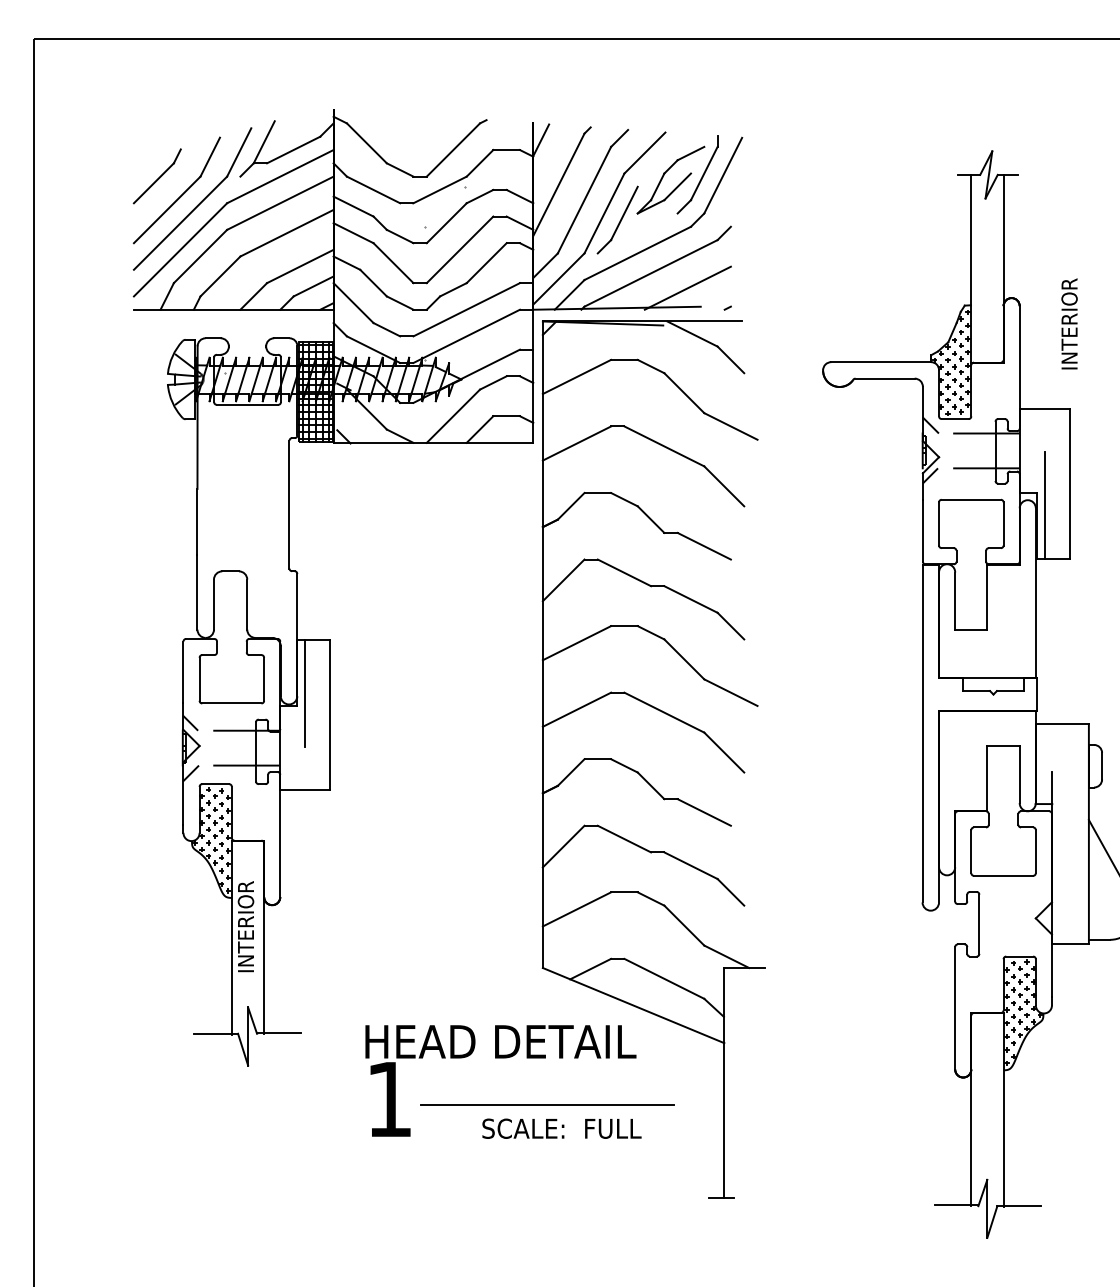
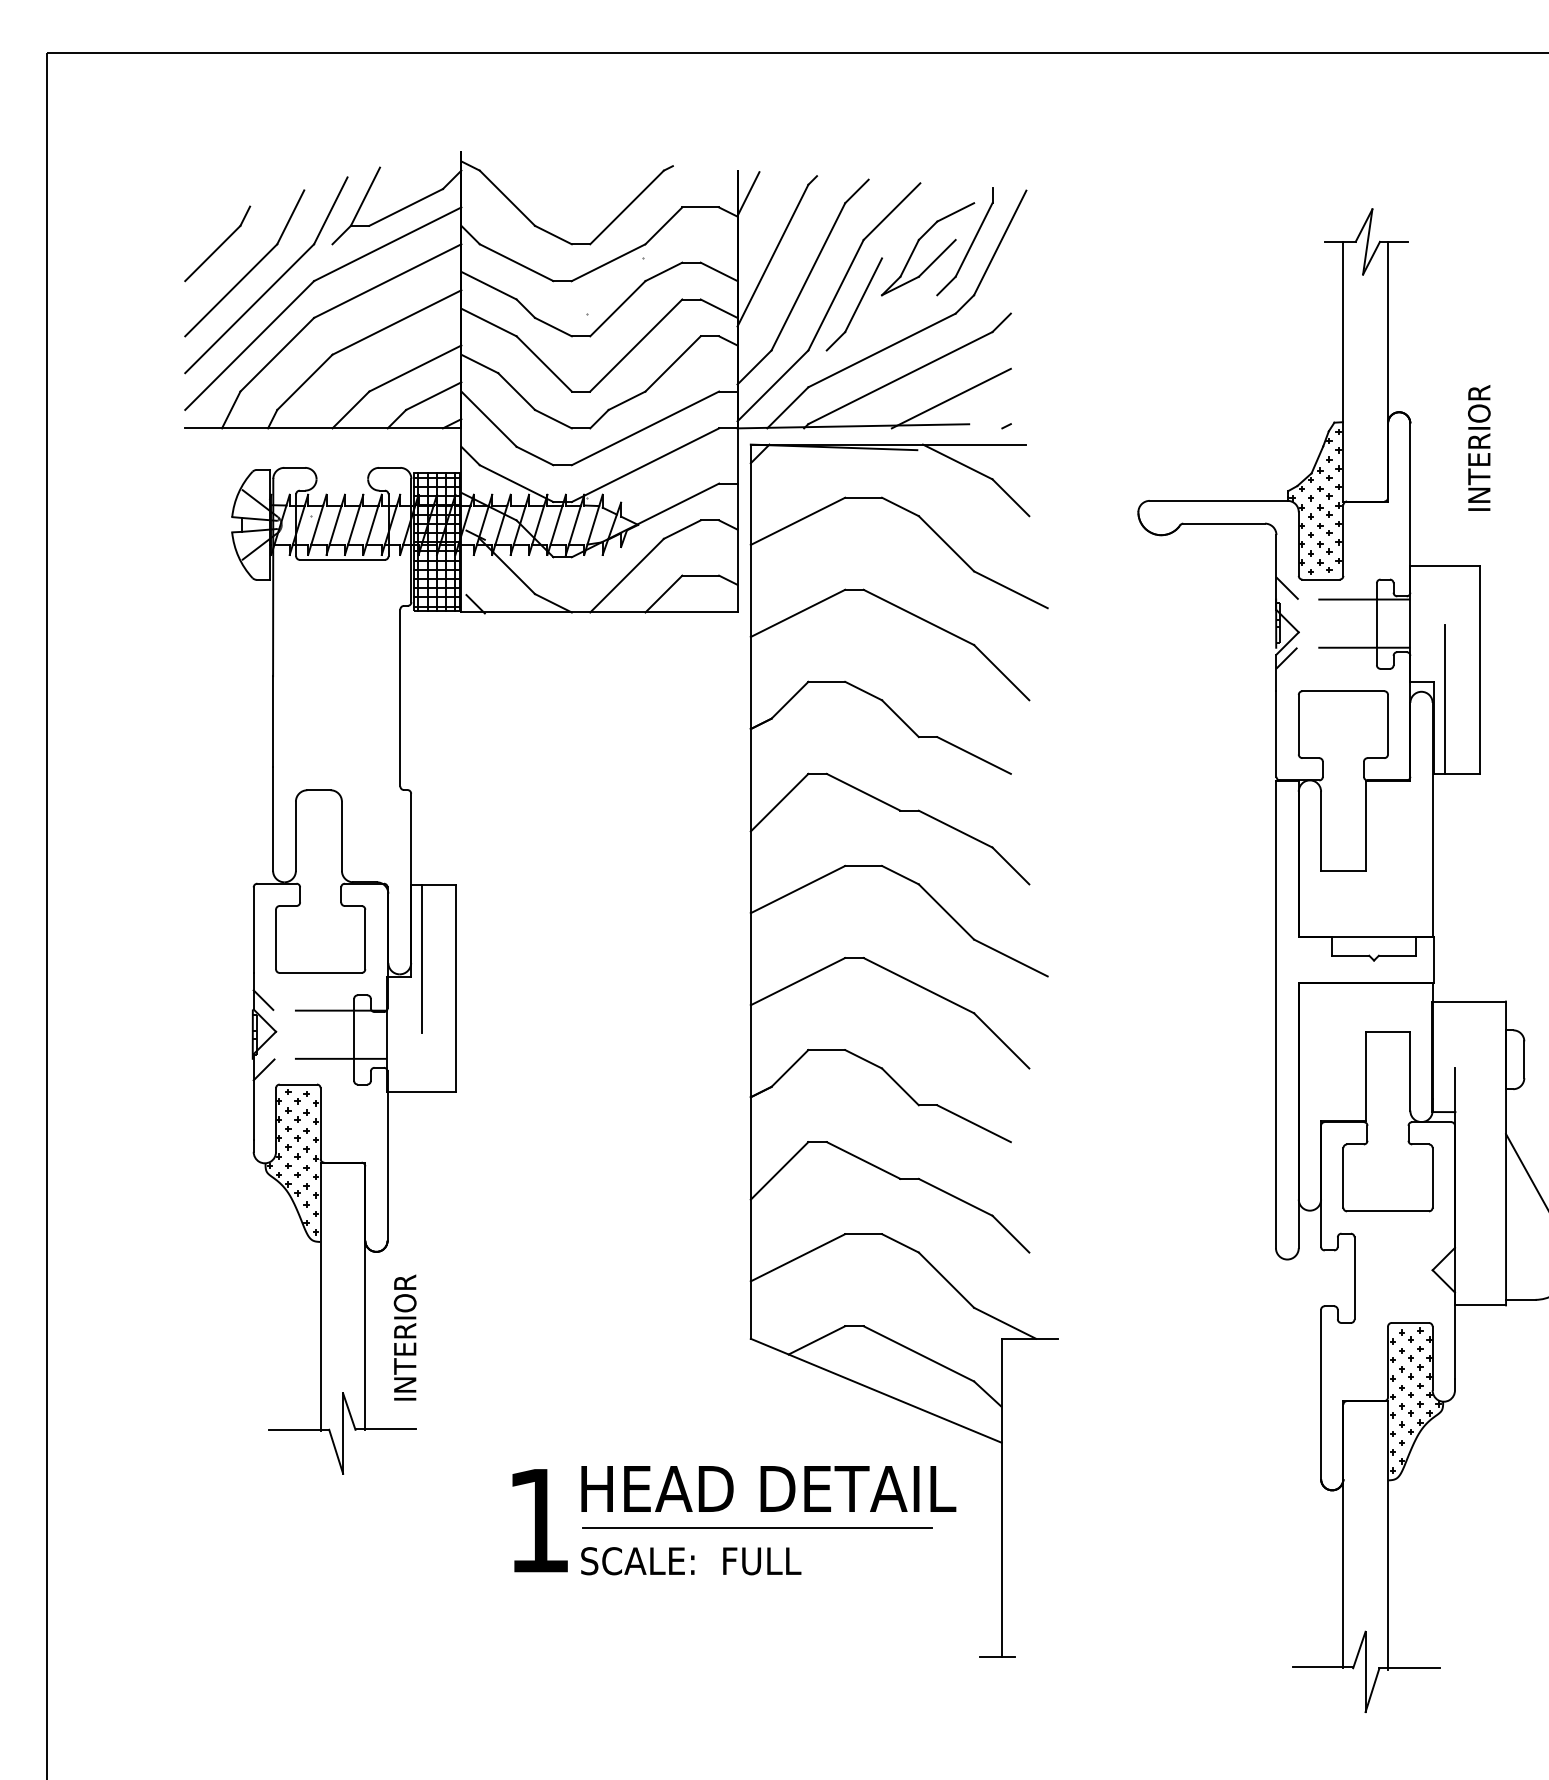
text: (245, 926) -> (404, 1337), moved
text: (500, 1041) -> (768, 1488), moved
text: (562, 1128) -> (691, 1561), moved

